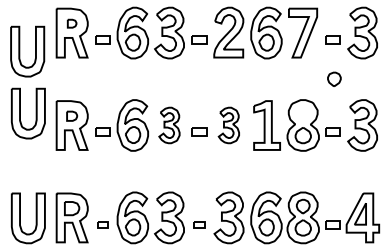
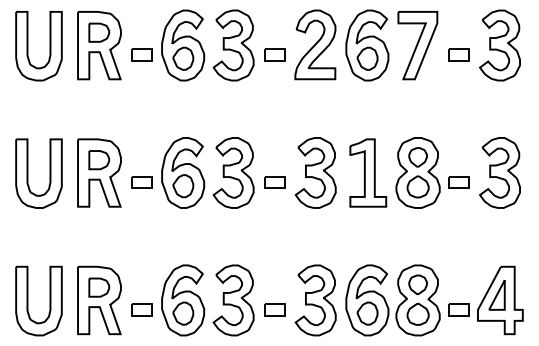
part: (72, 23) -> (99, 32), size x1.67
part: (20, 51) -> (28, 46), moved
part: (333, 79) -> (417, 157), moved
part: (20, 113) -> (28, 173), moved
part: (72, 116) -> (99, 160), size x1.43
part: (169, 125) -> (233, 172), size x1.43
part: (228, 125) -> (315, 172), size x1.43
part: (102, 224) -> (141, 309), size x1.43
part: (199, 224) -> (274, 309), size x1.43

